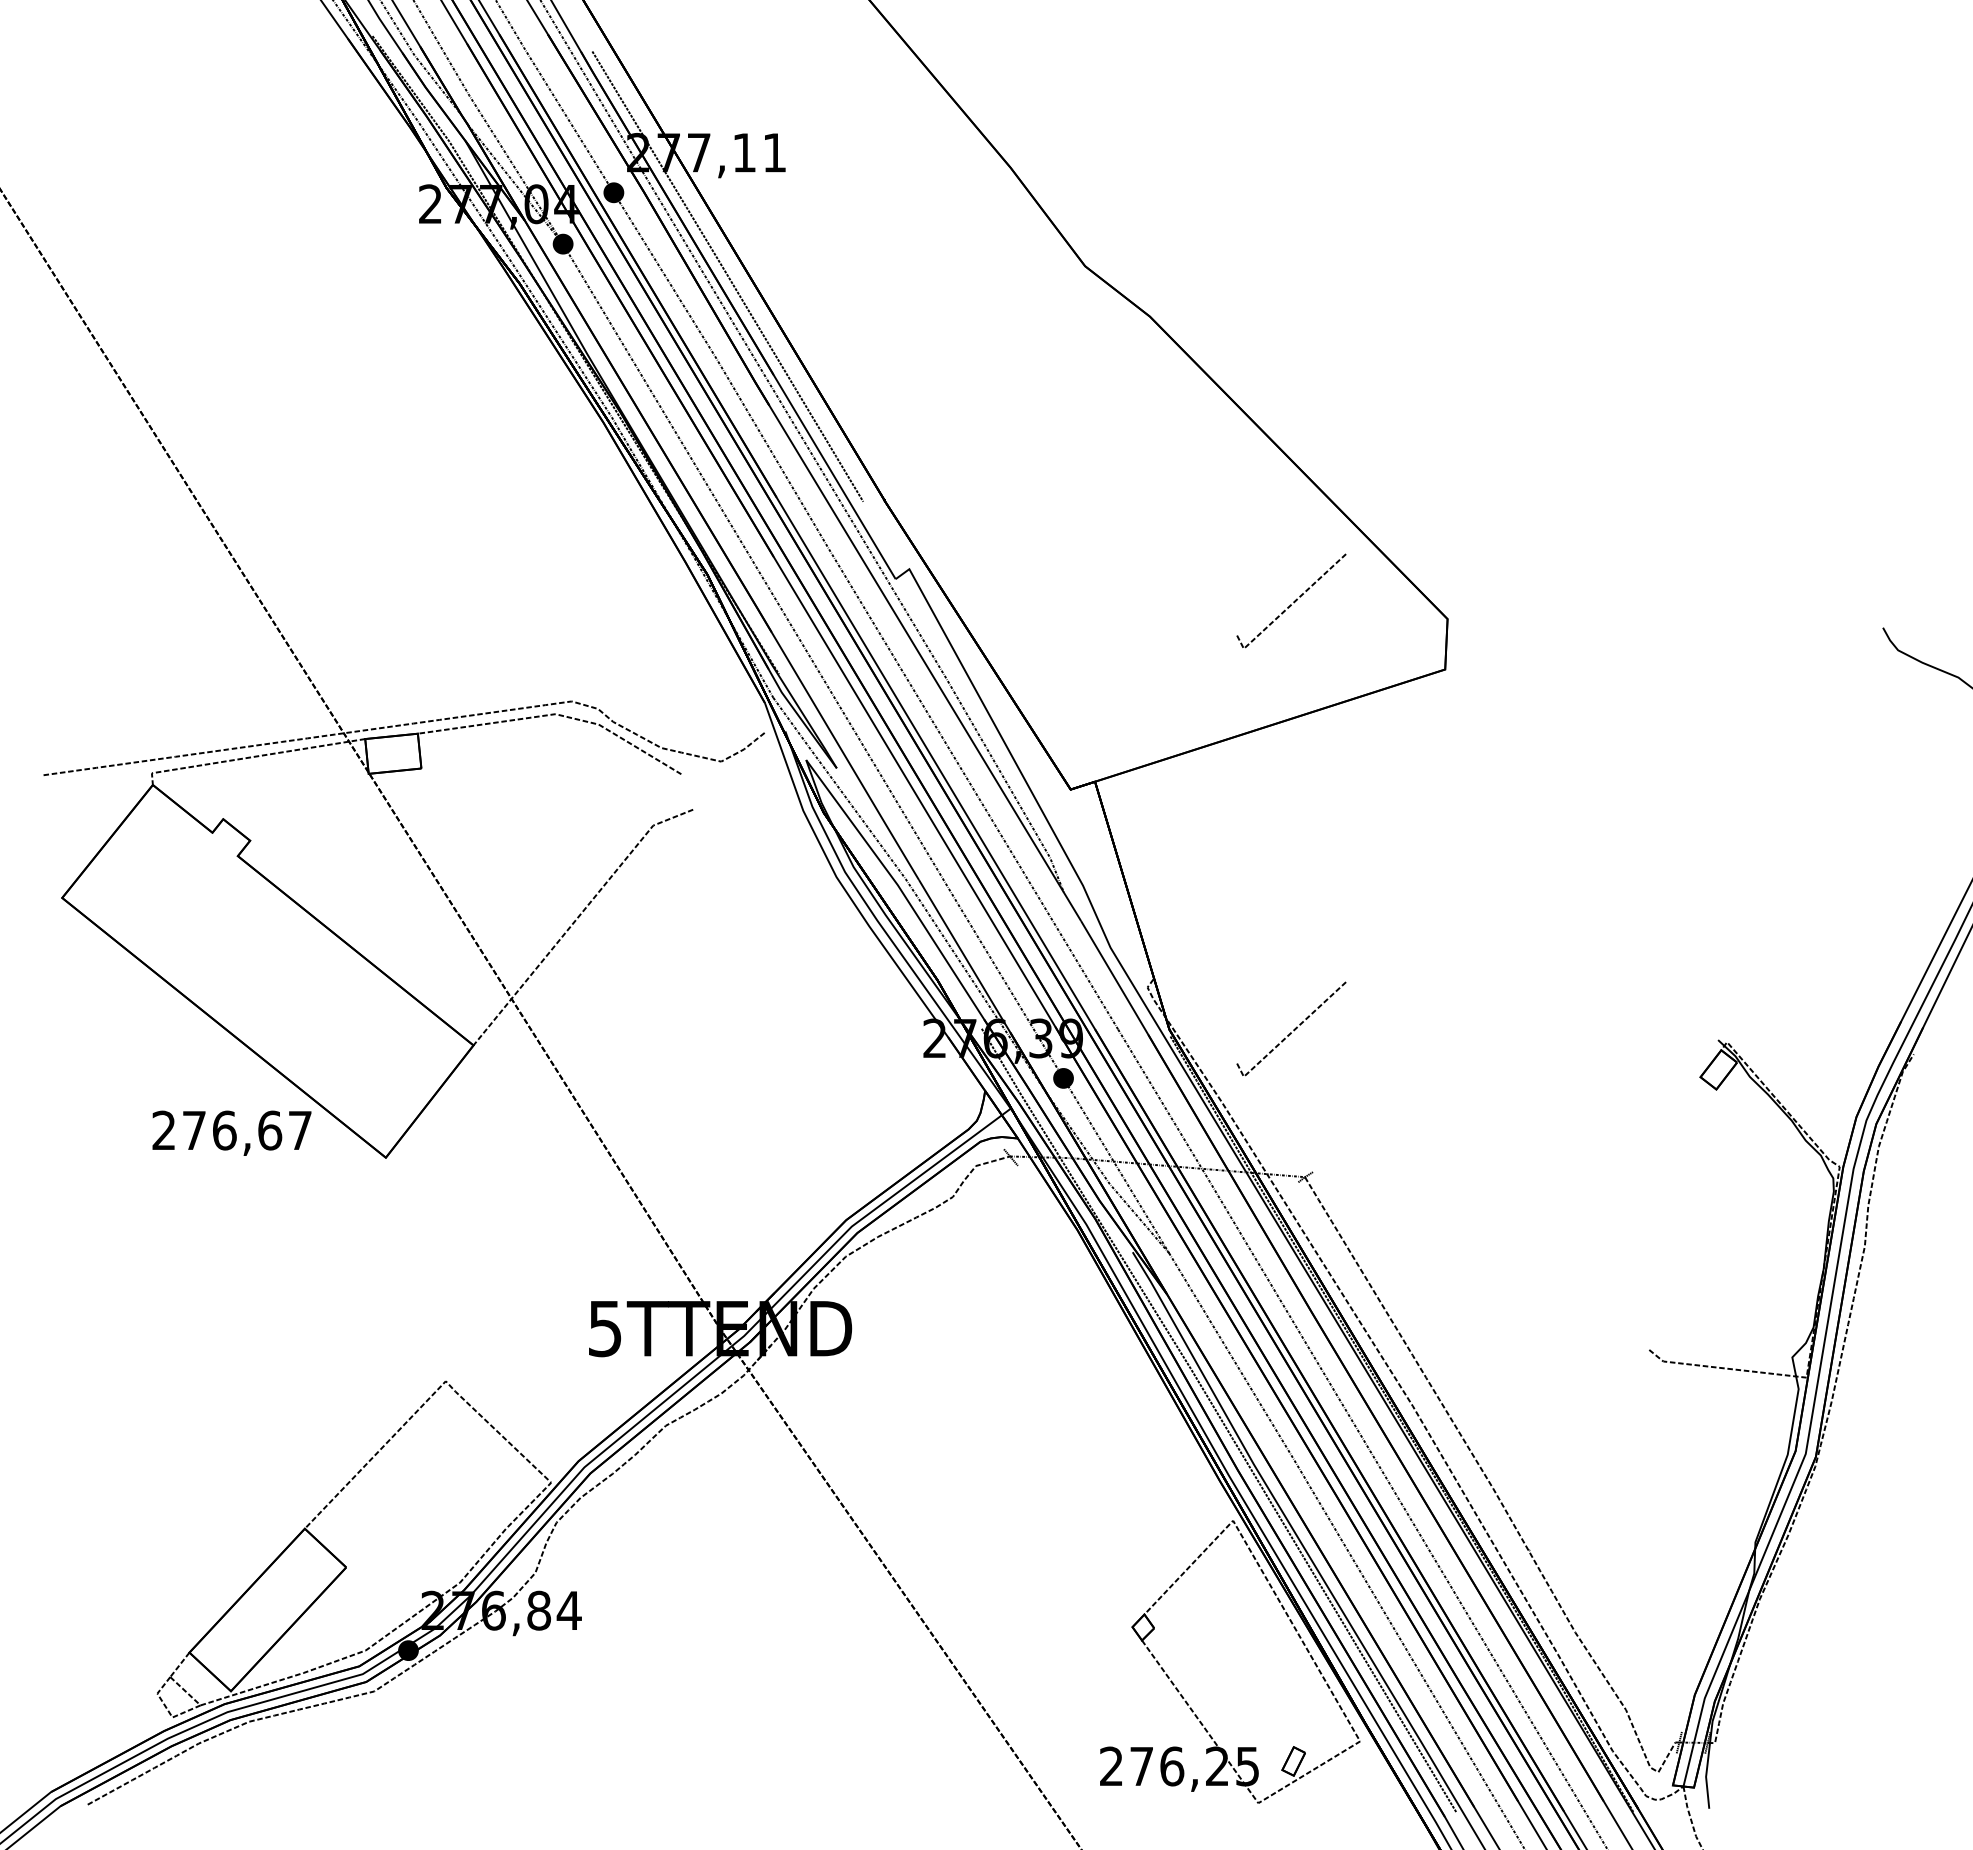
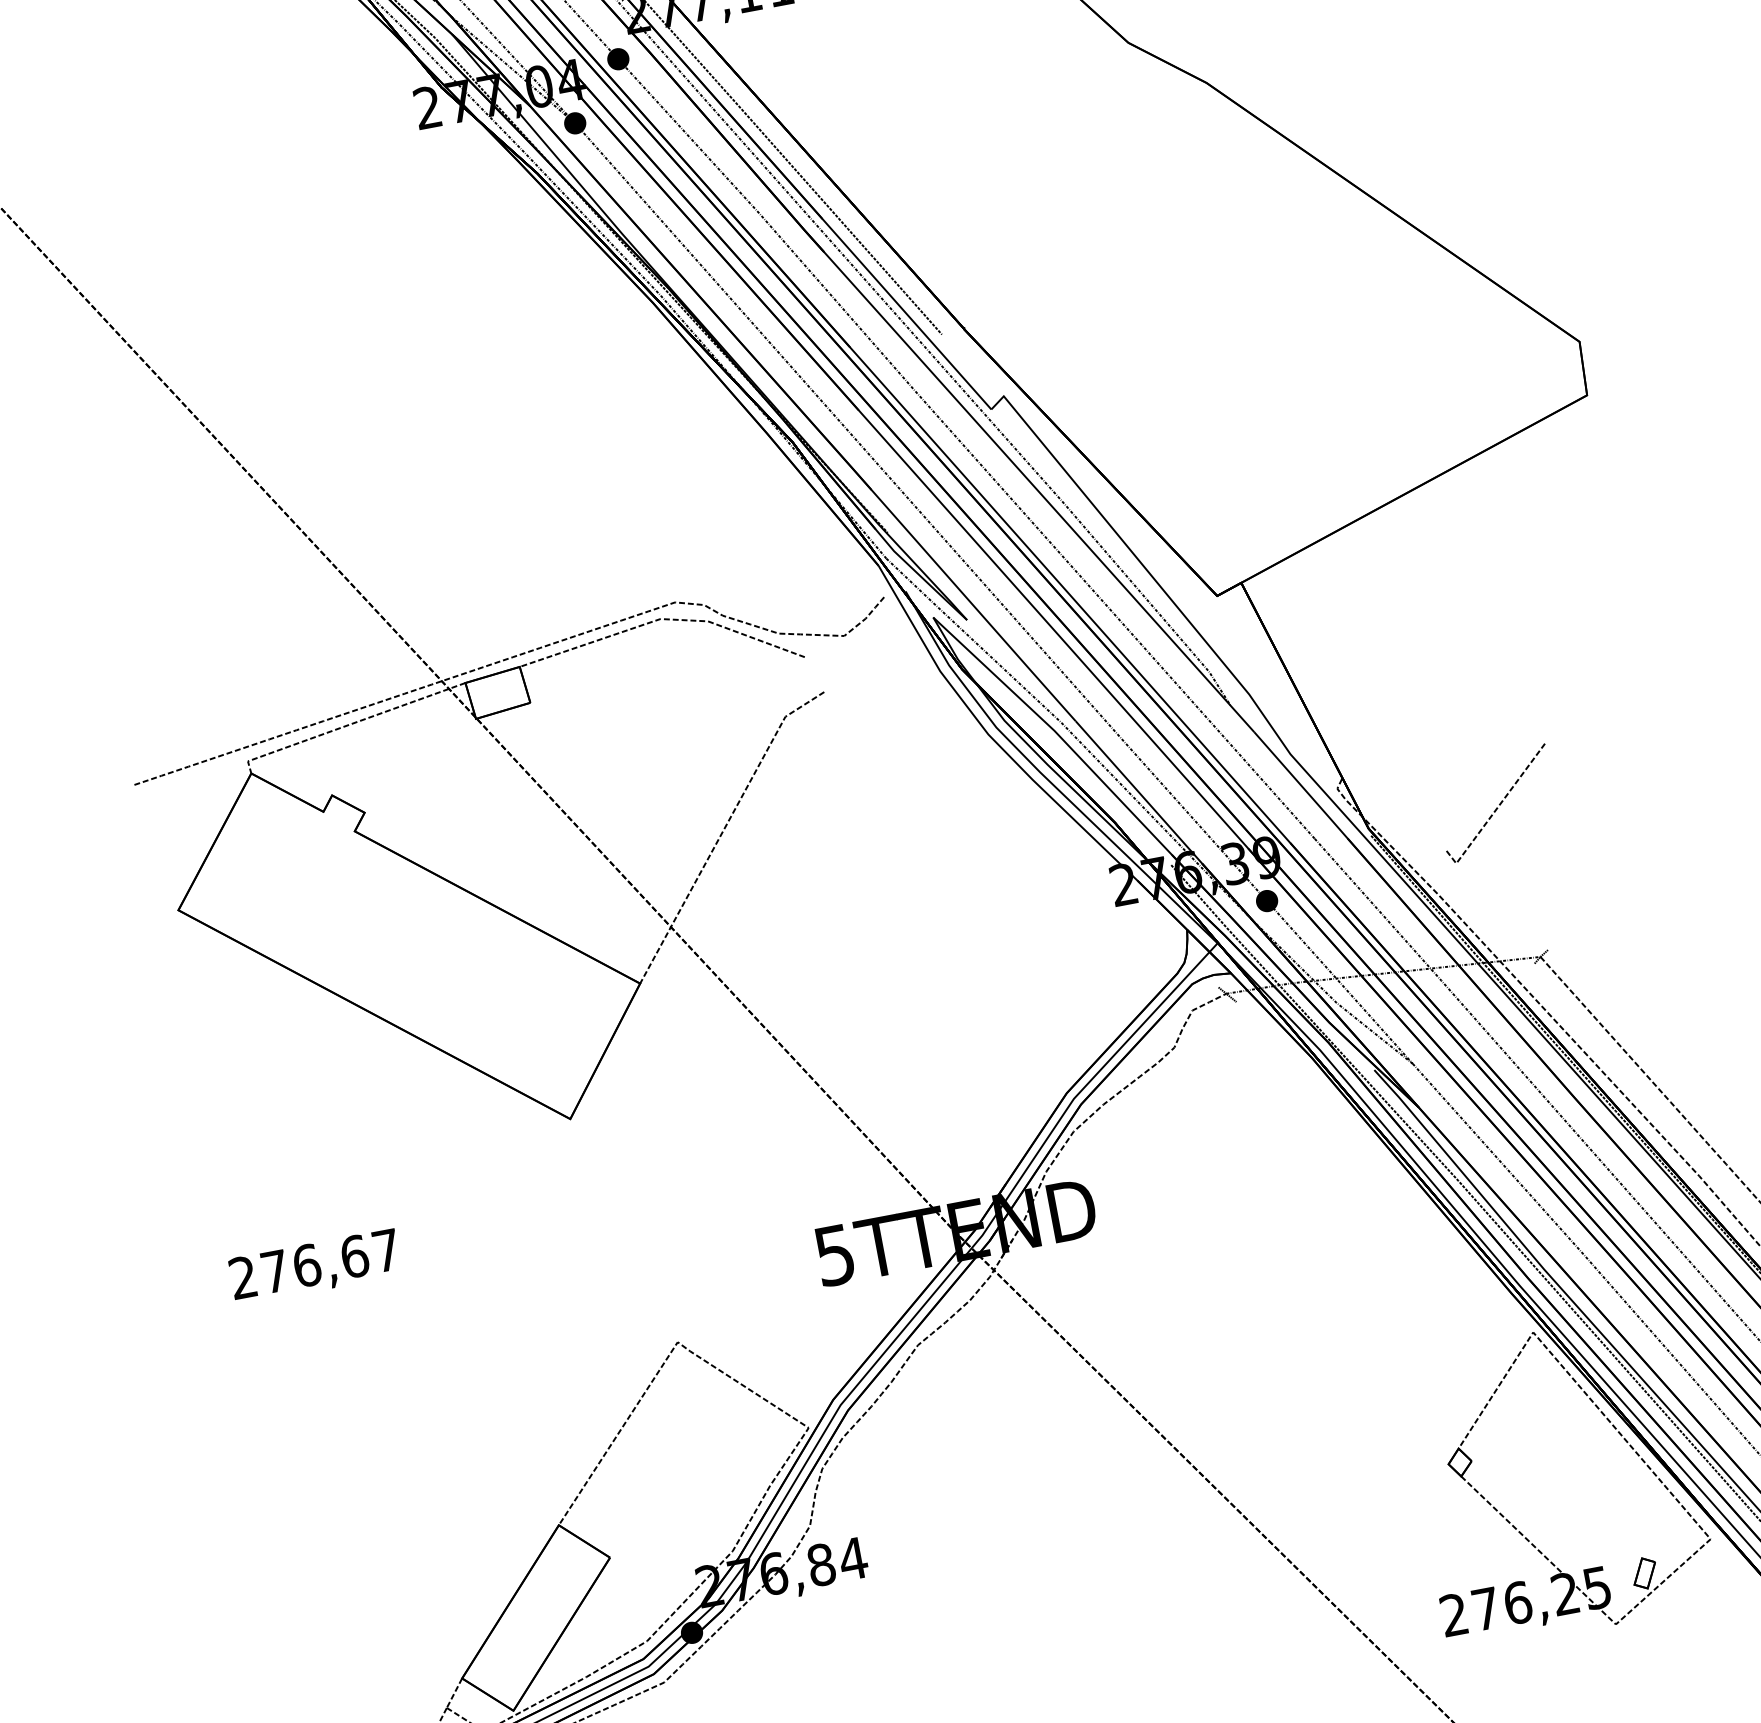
line: (1293, 601) -> (1414, 353), removed
text: (231, 1132) -> (314, 1266), moved

